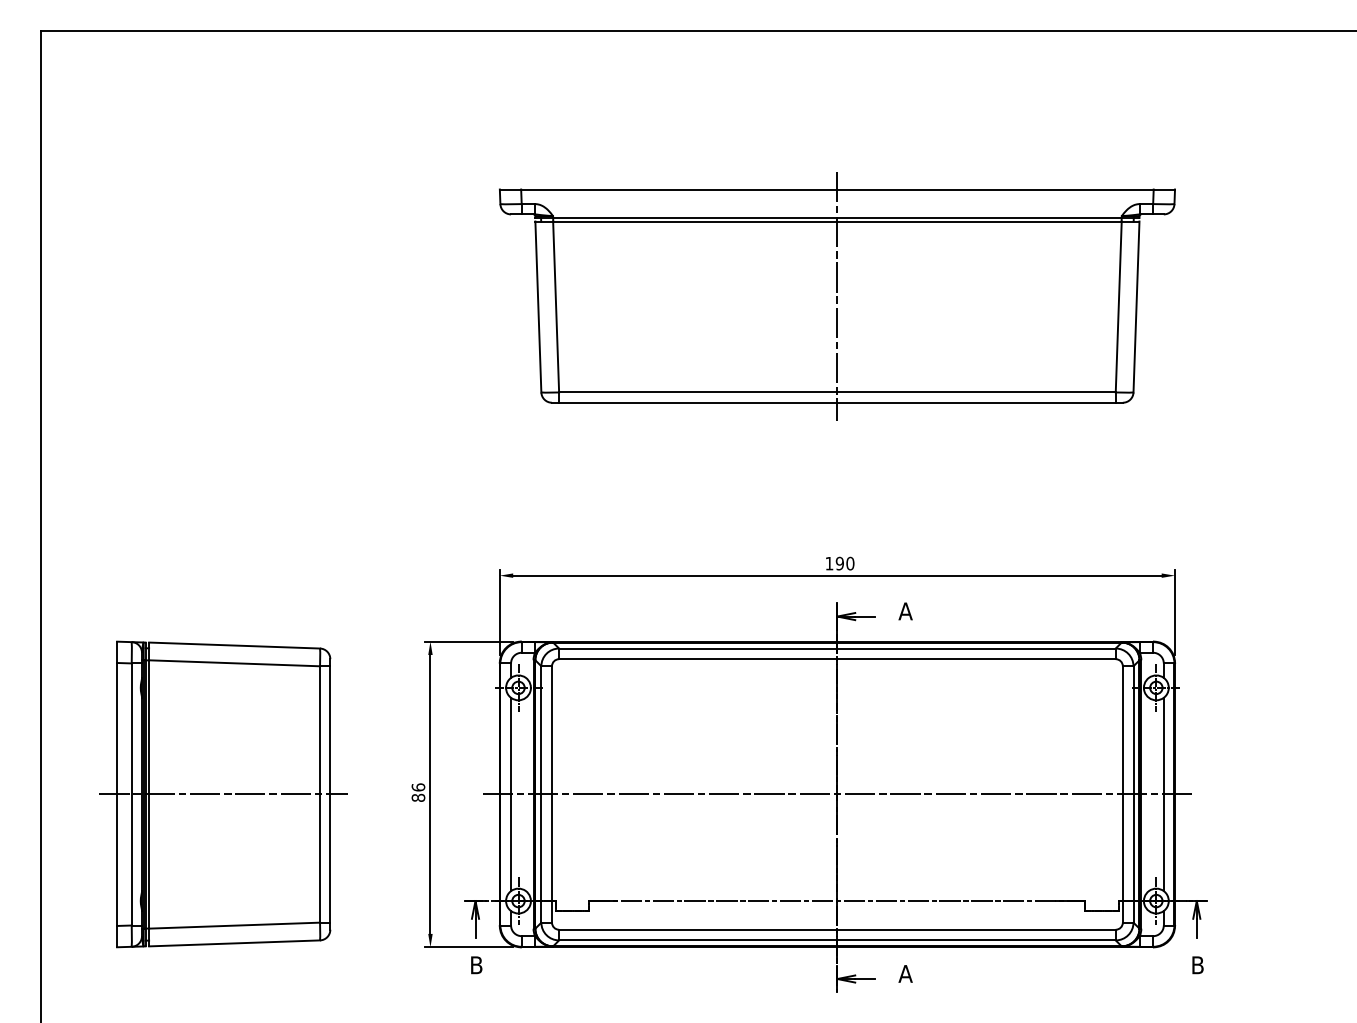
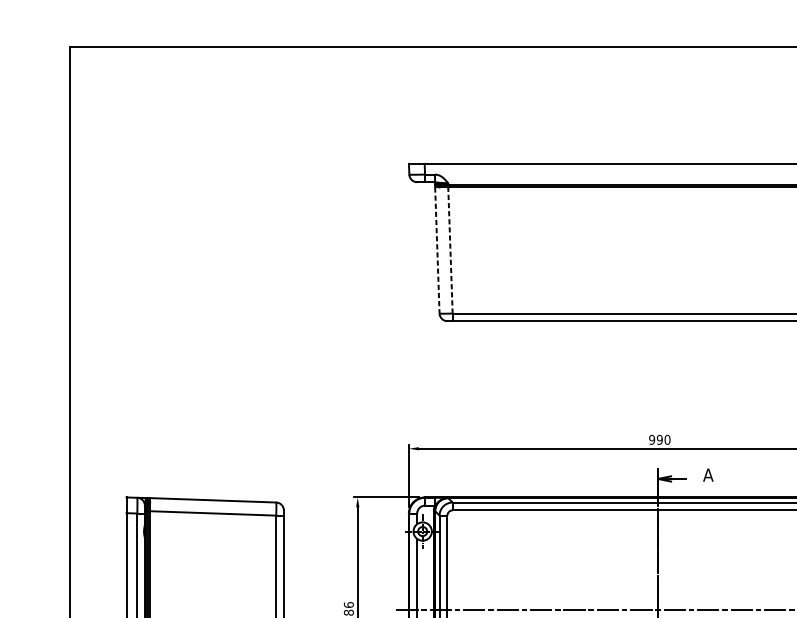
line: (837, 295) -> (658, 242), removed
line: (538, 306) -> (437, 250), solid -> dashed
line: (556, 306) -> (450, 250), solid -> dashed
text: (829, 563) -> (652, 439), 190 -> 990
line: (223, 794) -> (205, 610), removed

